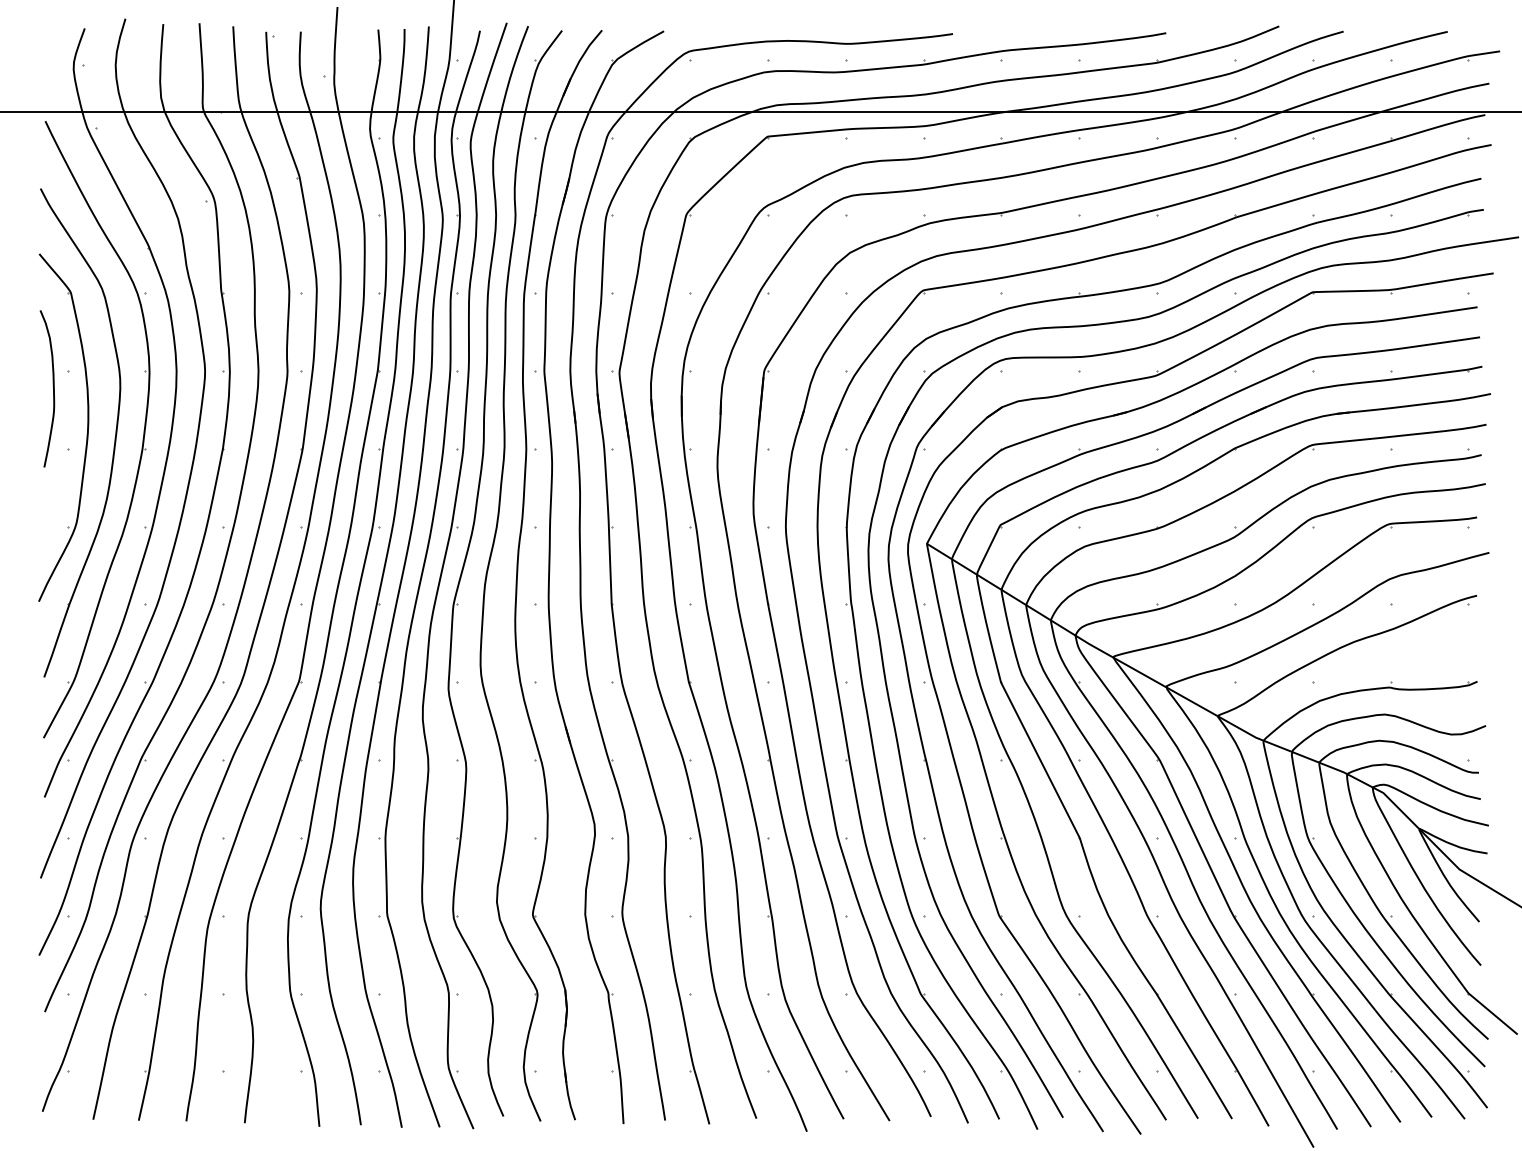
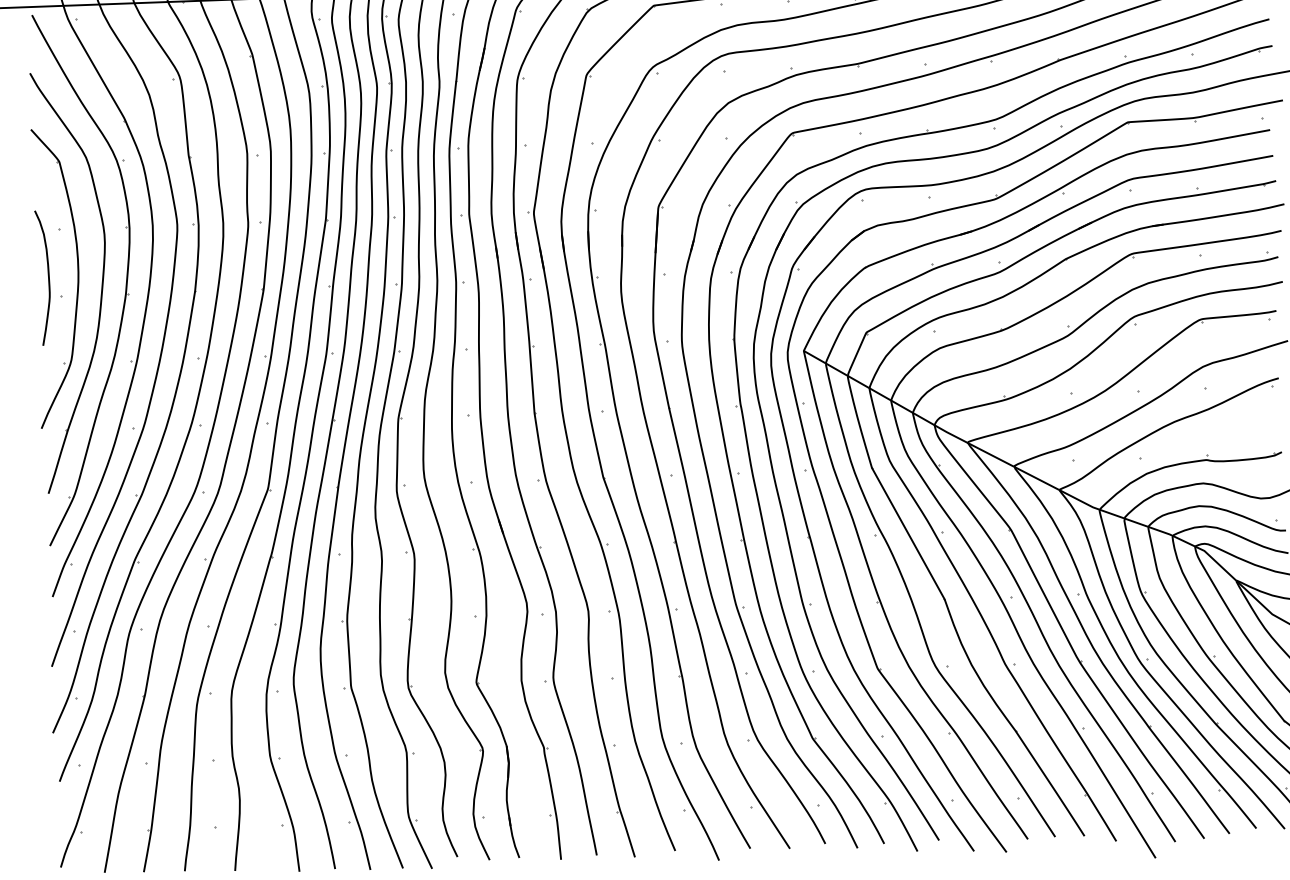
curve: (52, 385) -> (47, 275), moved

